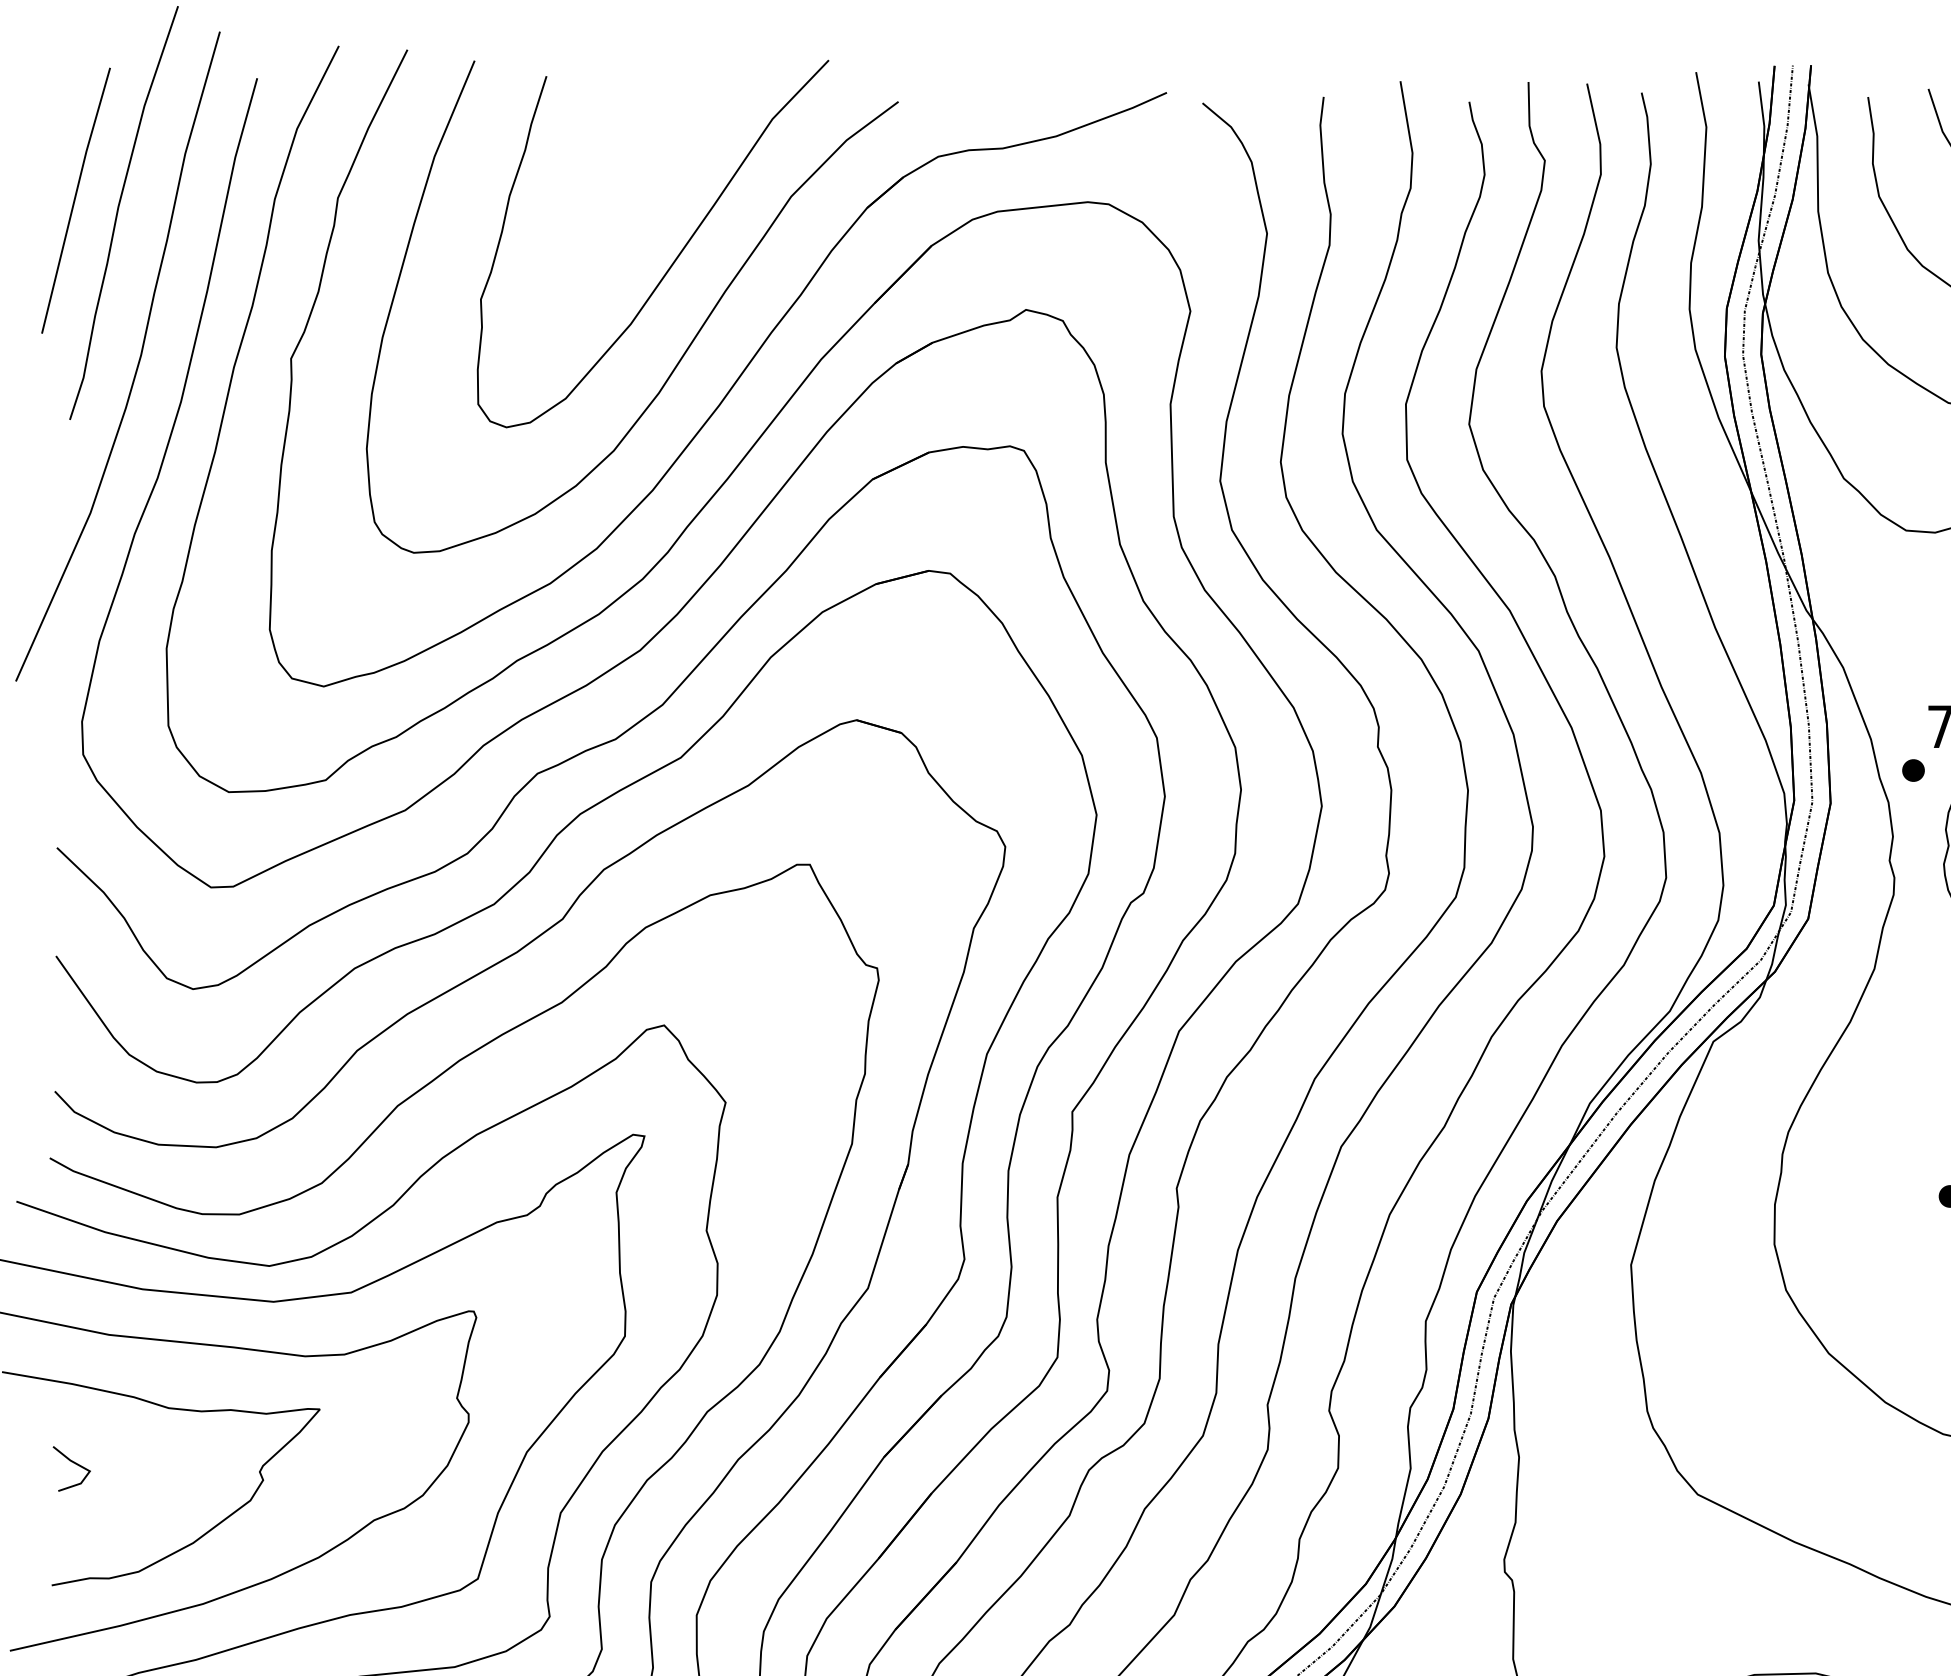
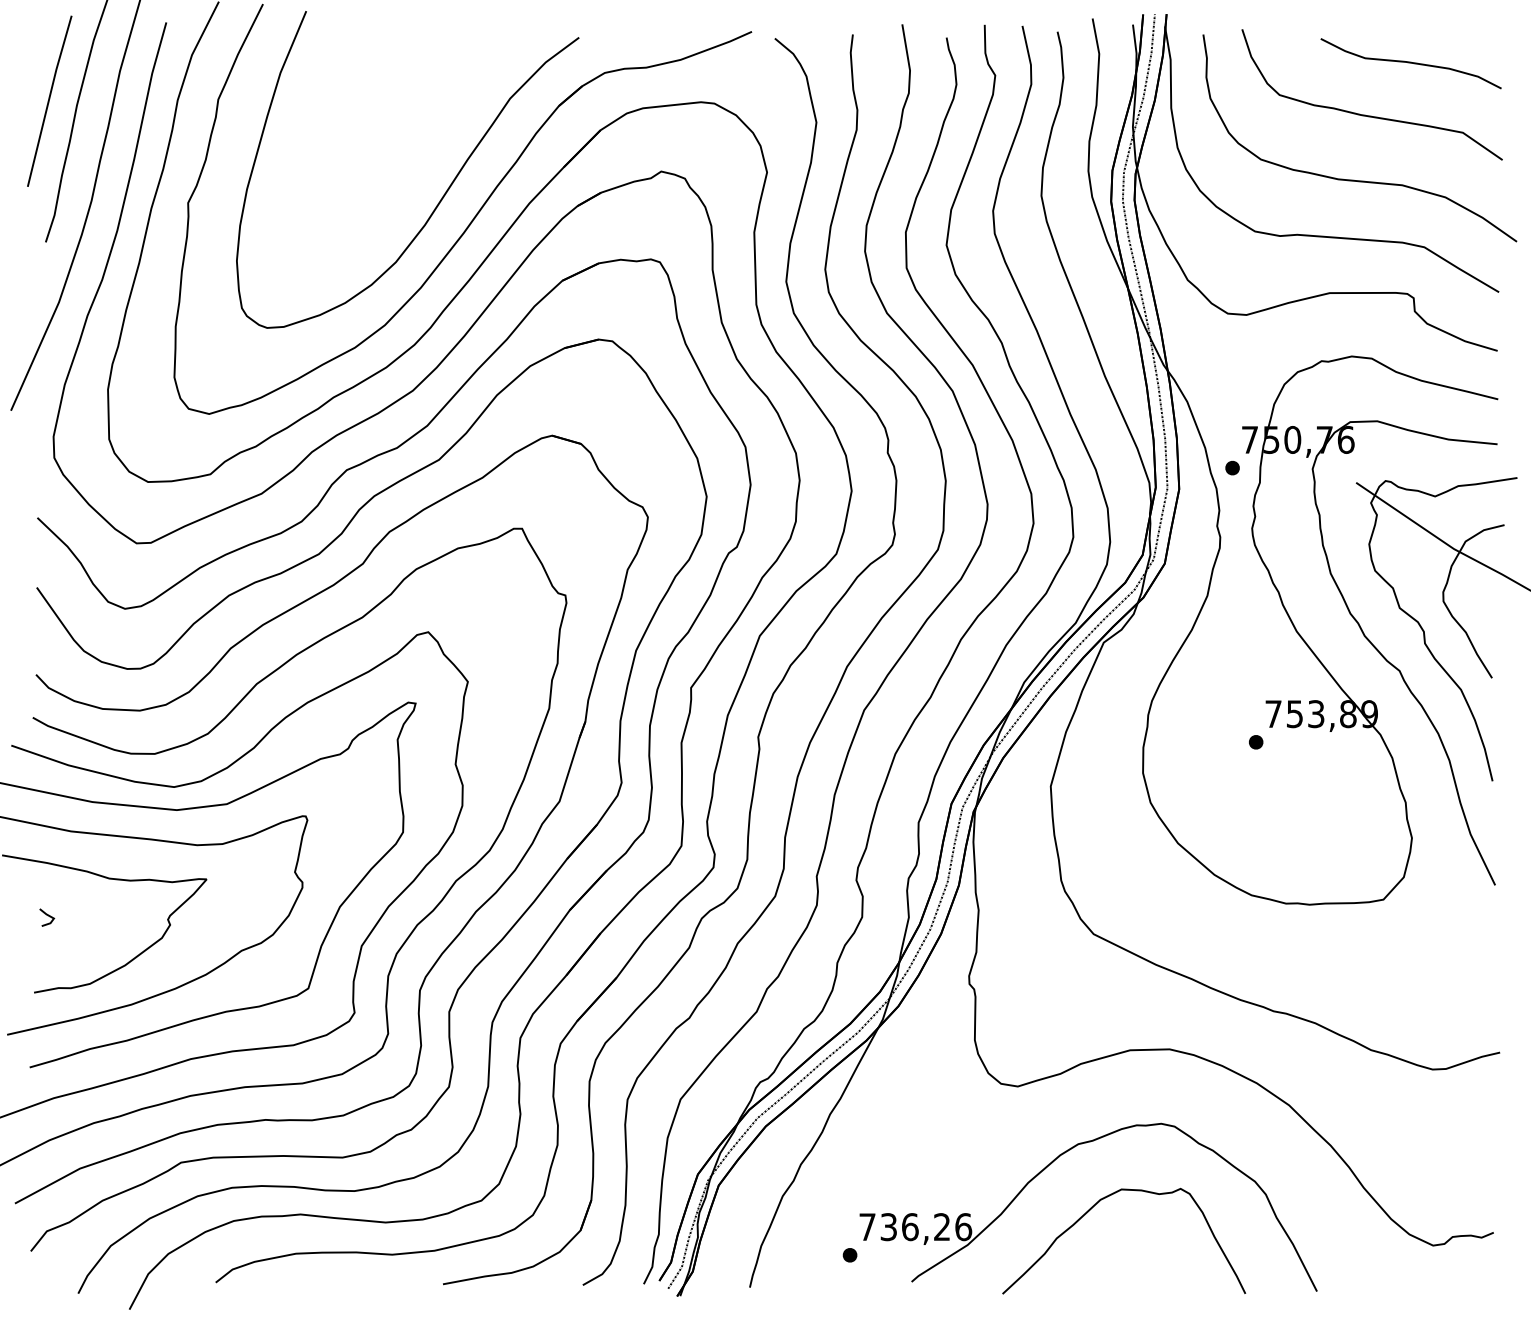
part: (672, 261) -> (433, 140), removed
part: (71, 1468) -> (46, 917), size x0.6

